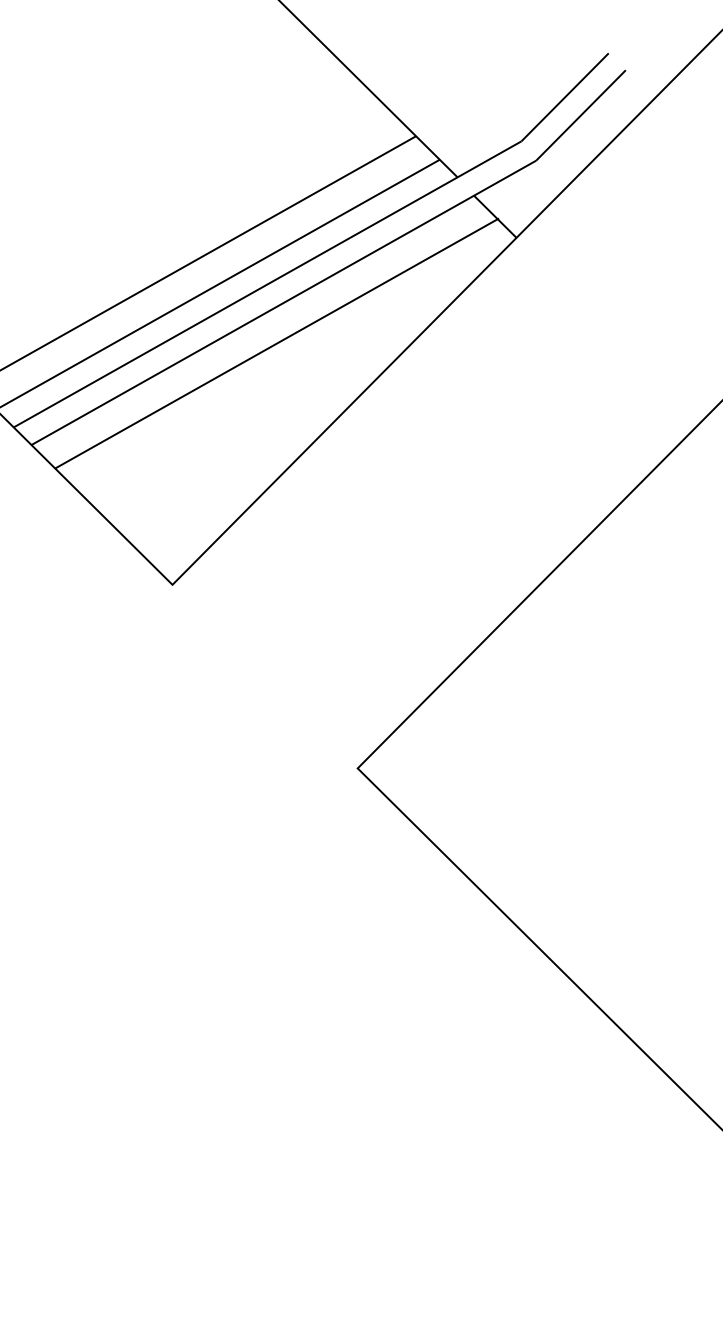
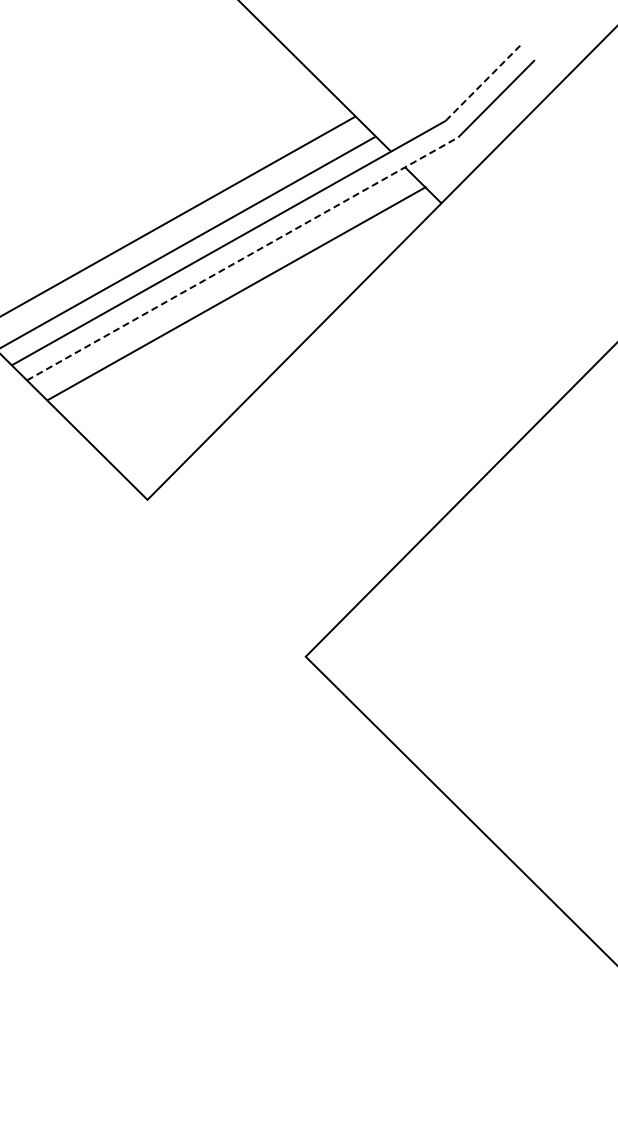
line: (564, 97) -> (482, 83), solid -> dashed
line: (284, 302) -> (243, 258), solid -> dashed

